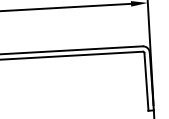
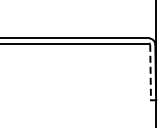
line: (146, 81) -> (150, 72), solid -> dashed

